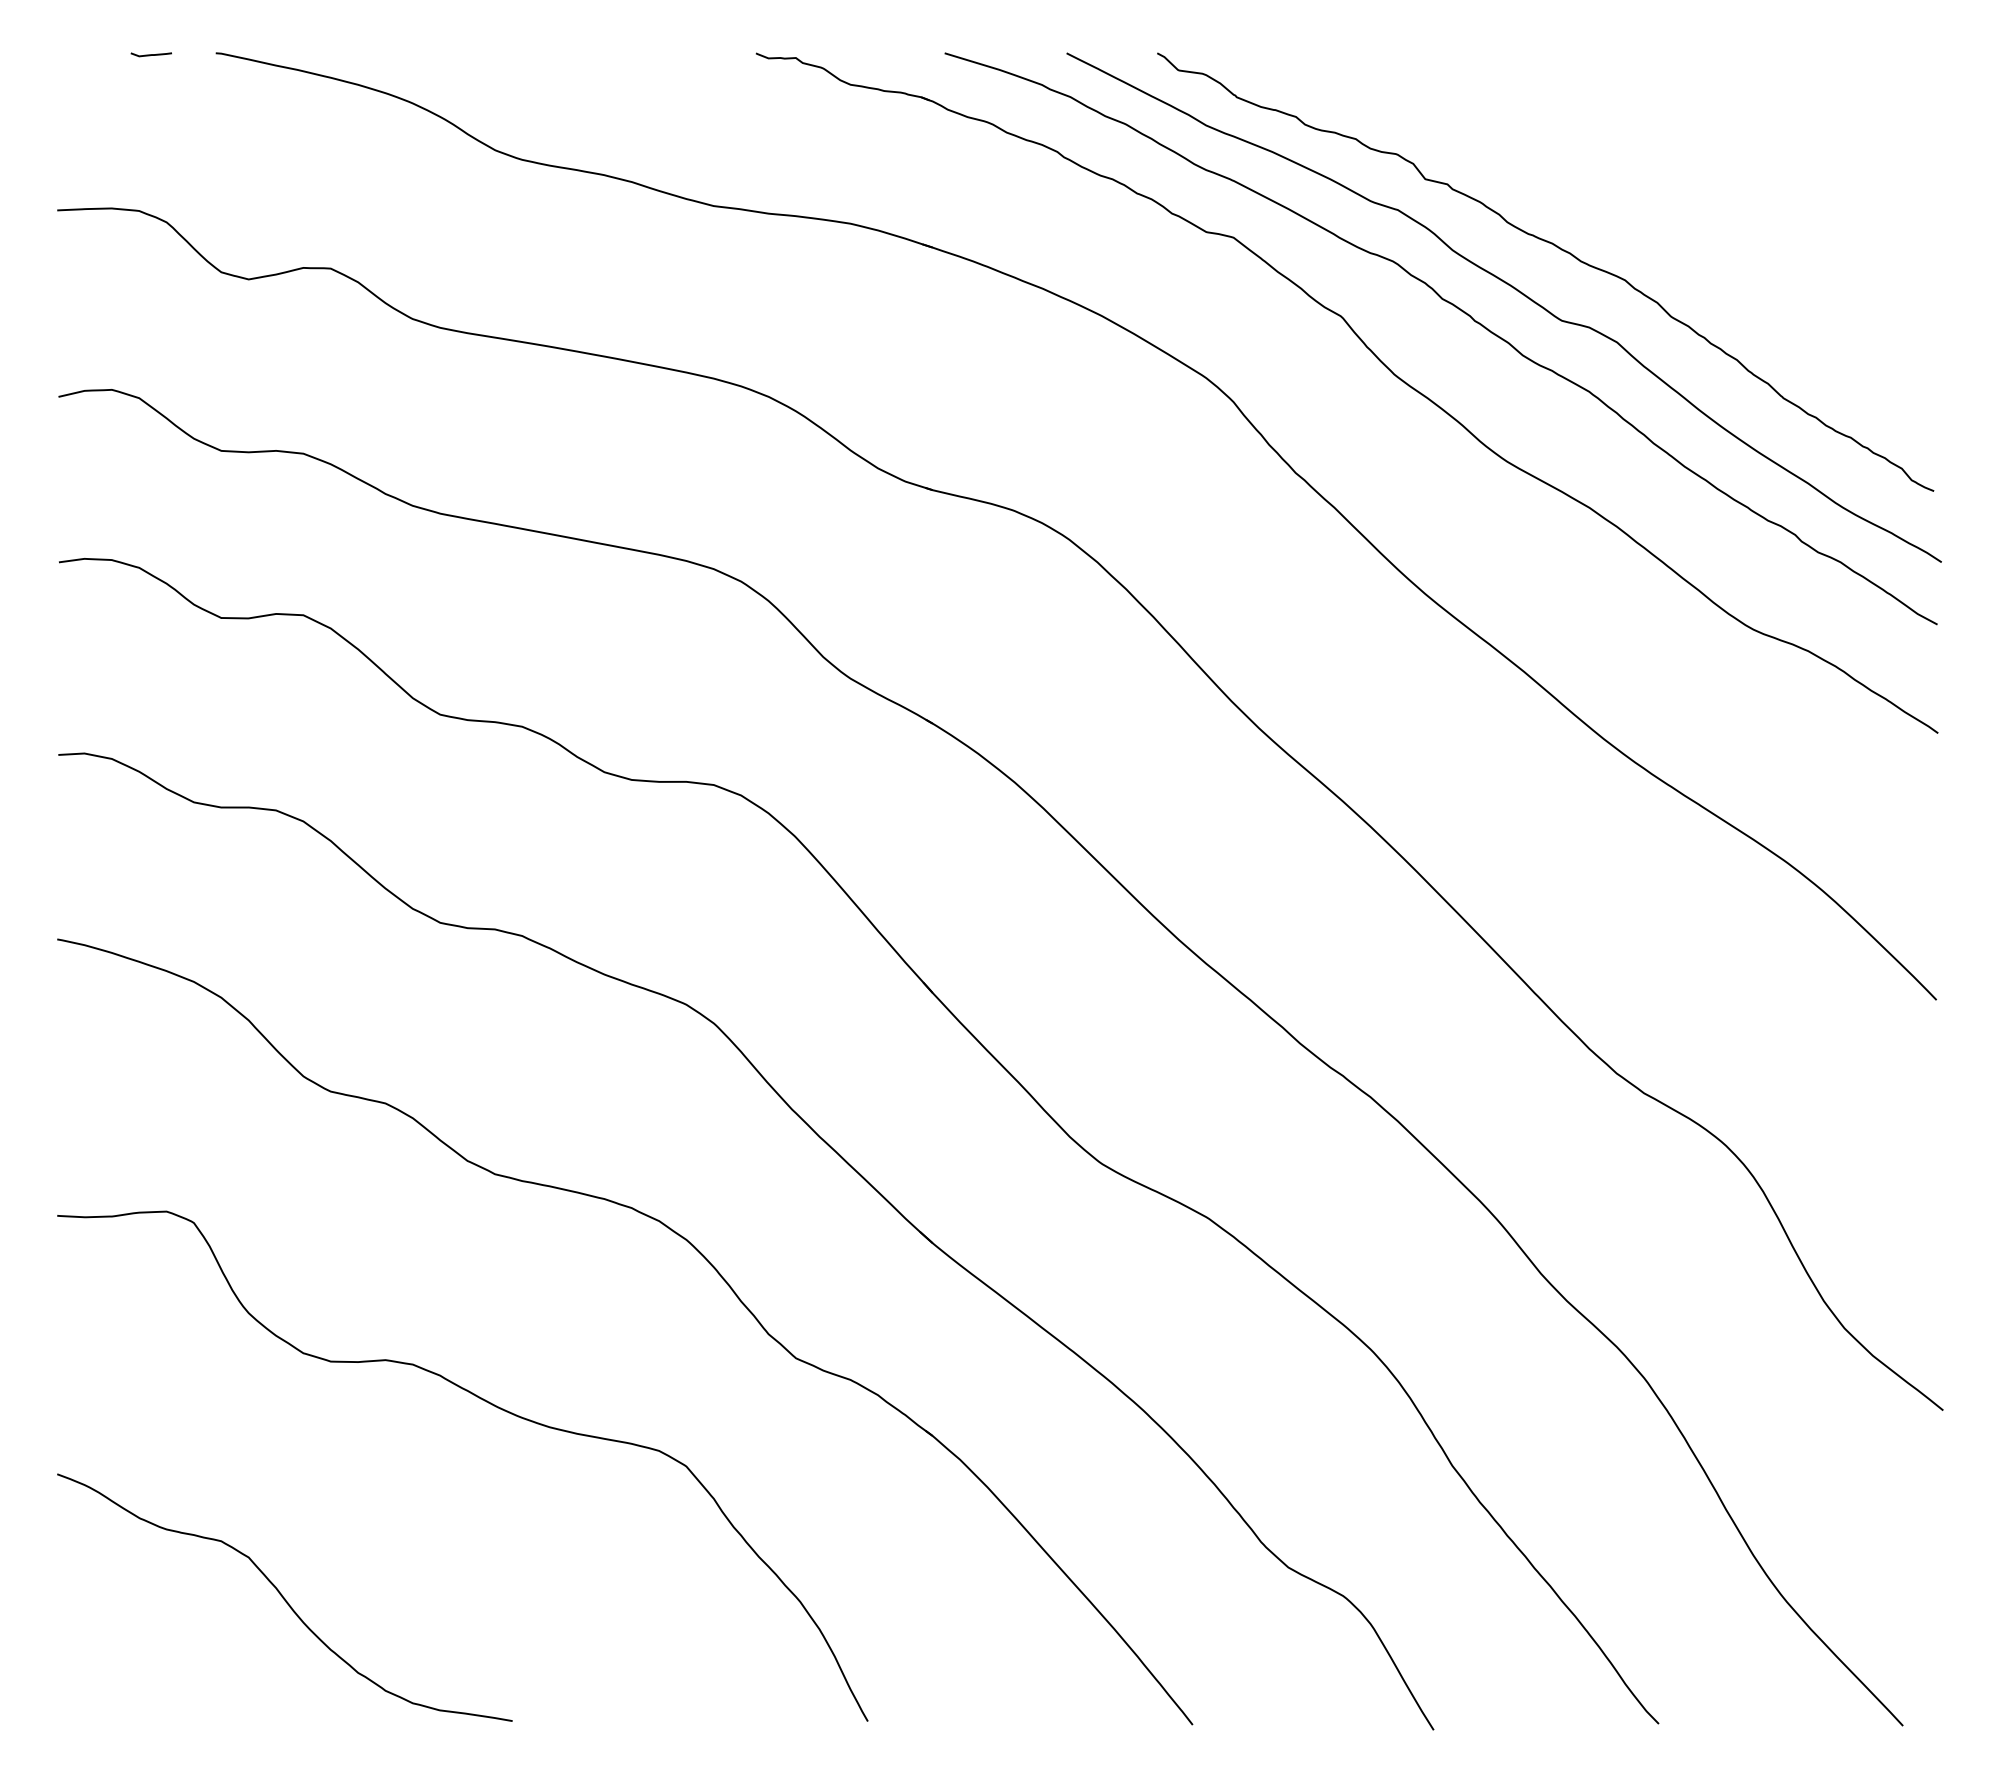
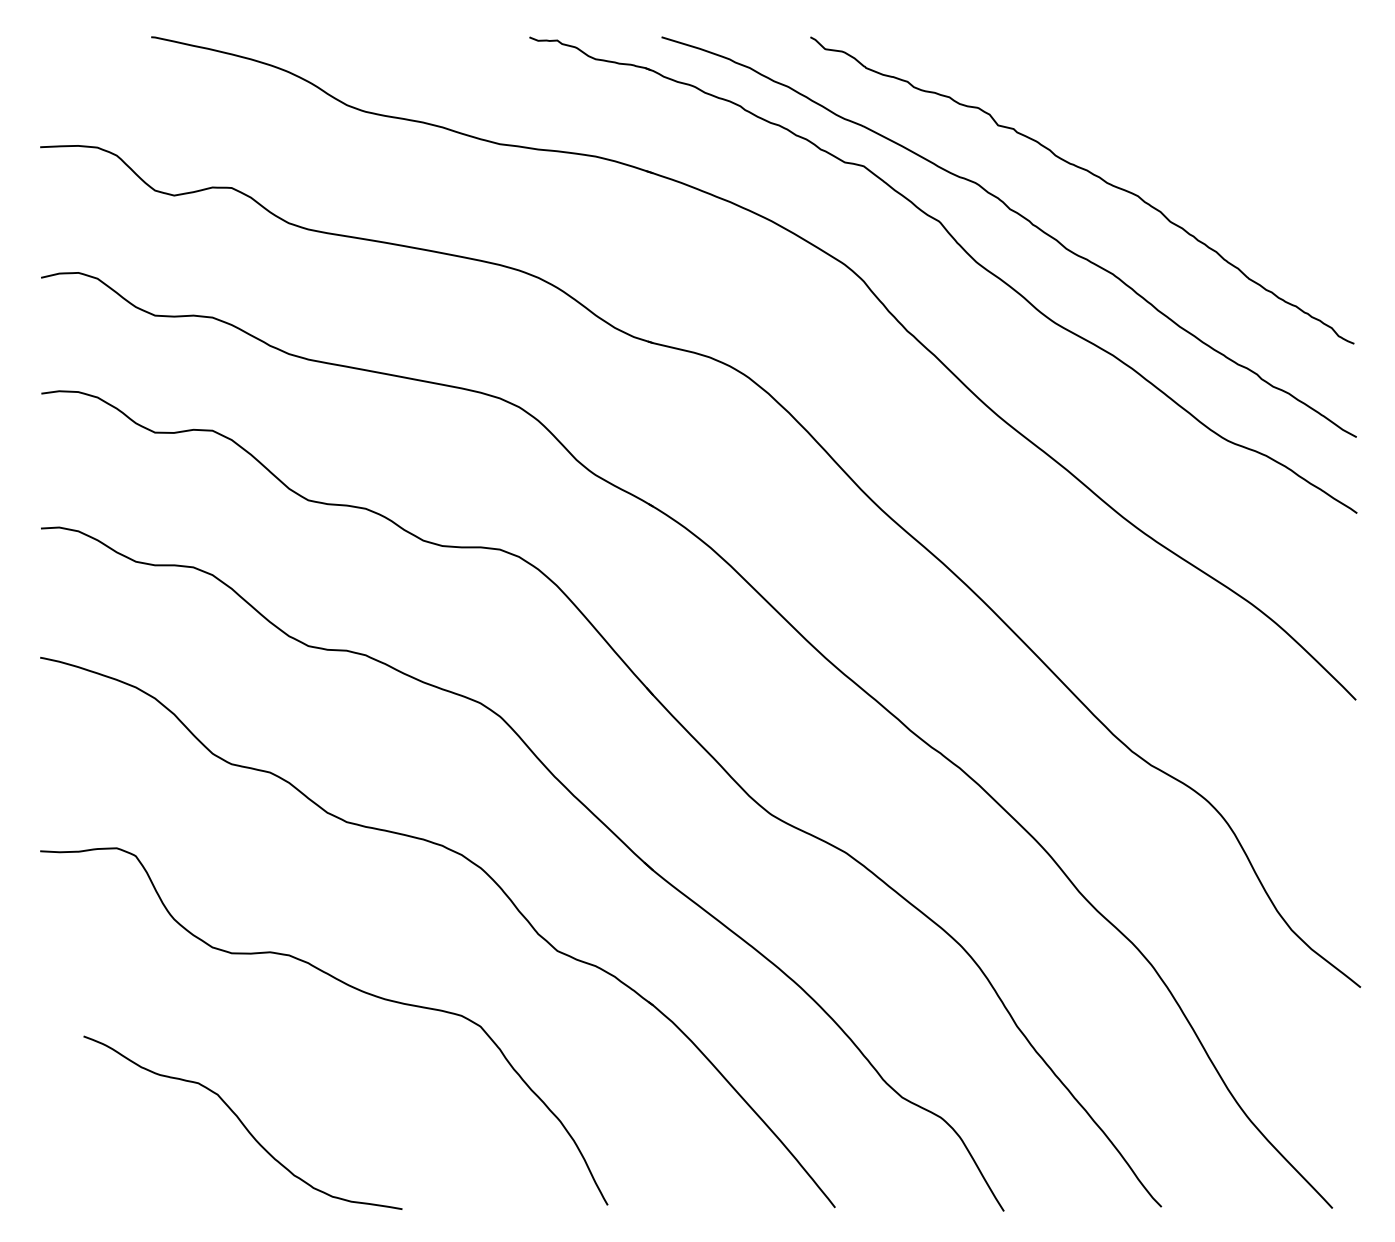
curve: (150, 54) -> (105, 38), removed
curve: (1514, 289) -> (1060, 202), removed
curve: (284, 1597) -> (242, 1122), moved

